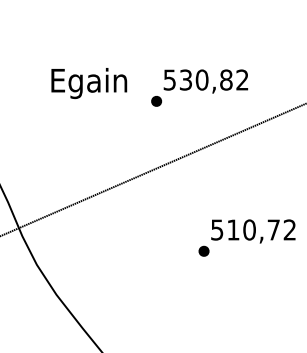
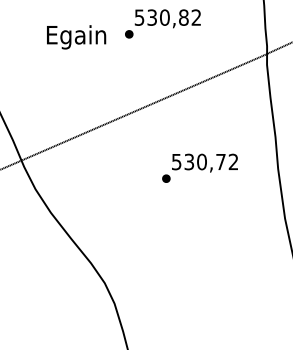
text: (89, 83) -> (76, 37), moved
text: (199, 87) -> (162, 23), moved
text: (233, 229) -> (189, 161), 510,72 -> 530,72

